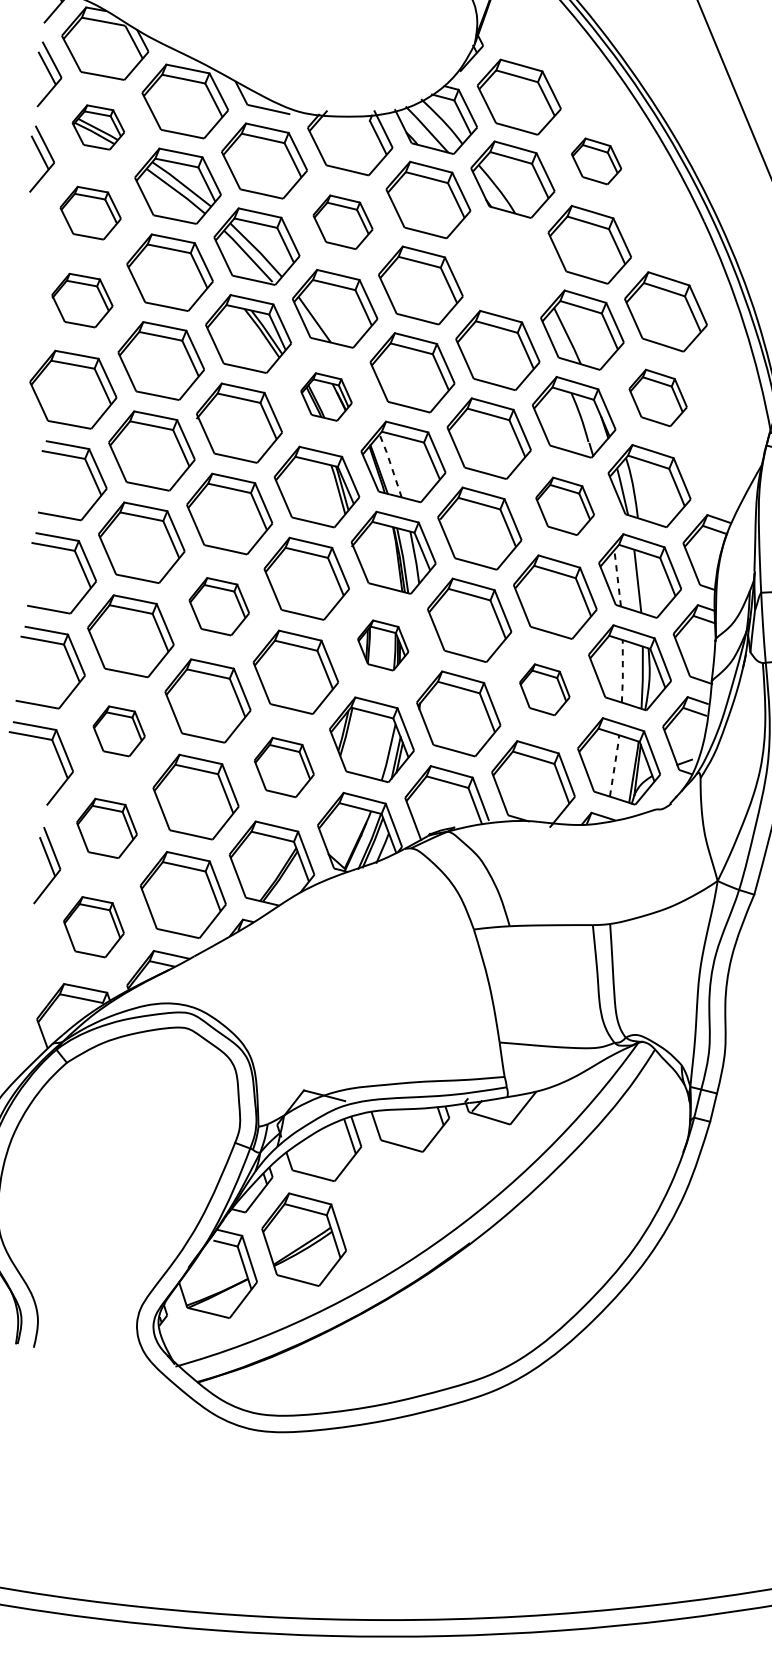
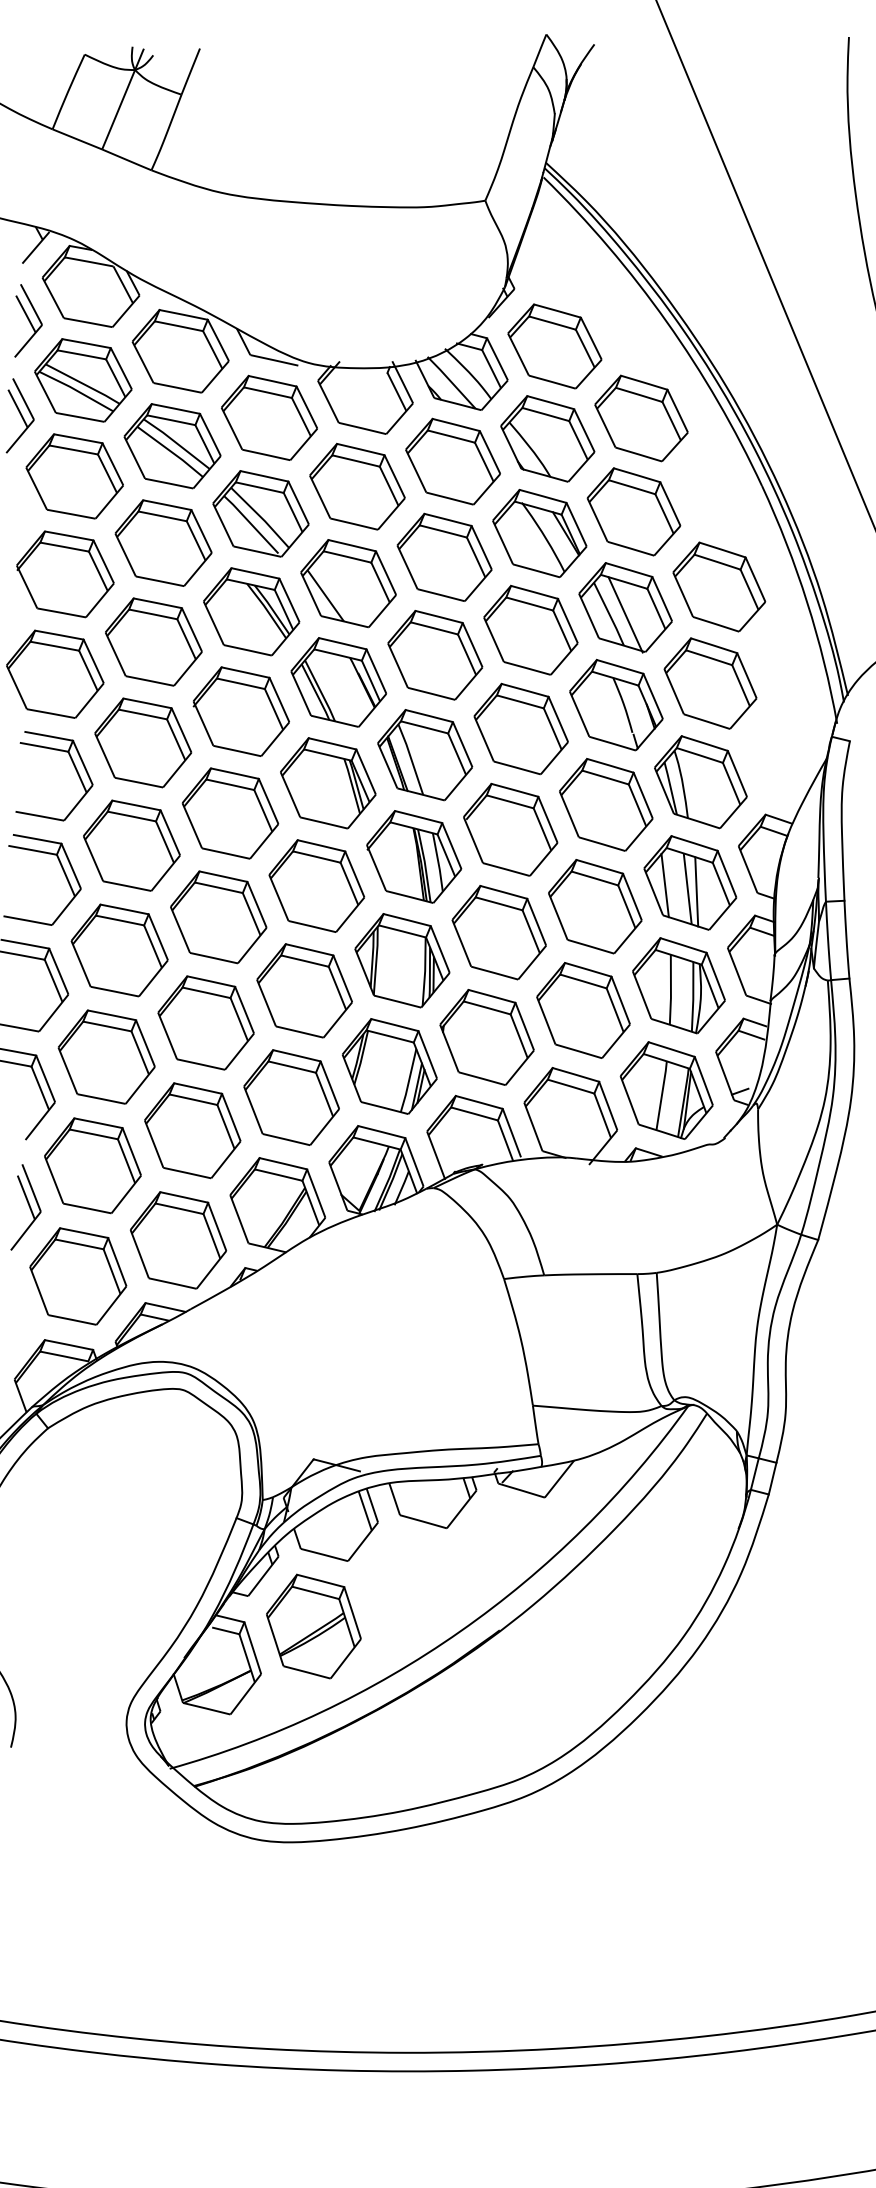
part: (98, 127) -> (83, 380), size x1.67
part: (596, 161) -> (641, 418), size x1.67
part: (90, 213) -> (74, 476), size x1.43
part: (343, 222) -> (357, 486), size x1.43
part: (505, 264) -> (539, 533), added
part: (82, 300) -> (65, 574), size x1.43
line: (582, 336) -> (625, 614), added
part: (326, 397) -> (338, 682), size x1.67
part: (658, 397) -> (710, 683), size x1.43
line: (391, 464) -> (411, 758), dashed -> solid
part: (565, 505) -> (606, 804), size x1.43
line: (617, 578) -> (665, 885), dashed -> solid
line: (645, 583) -> (696, 891), added
part: (219, 606) -> (218, 917), size x1.43
part: (383, 645) -> (402, 960), size x1.67
line: (622, 671) -> (670, 990), dashed -> solid
part: (544, 689) -> (583, 1010), size x1.67
part: (119, 730) -> (106, 1056), size x1.67
line: (615, 764) -> (662, 1094), dashed -> solid
part: (284, 767) -> (291, 1097), size x1.43
part: (106, 828) -> (92, 1165), size x1.43
part: (94, 927) -> (78, 1276), size x1.43

